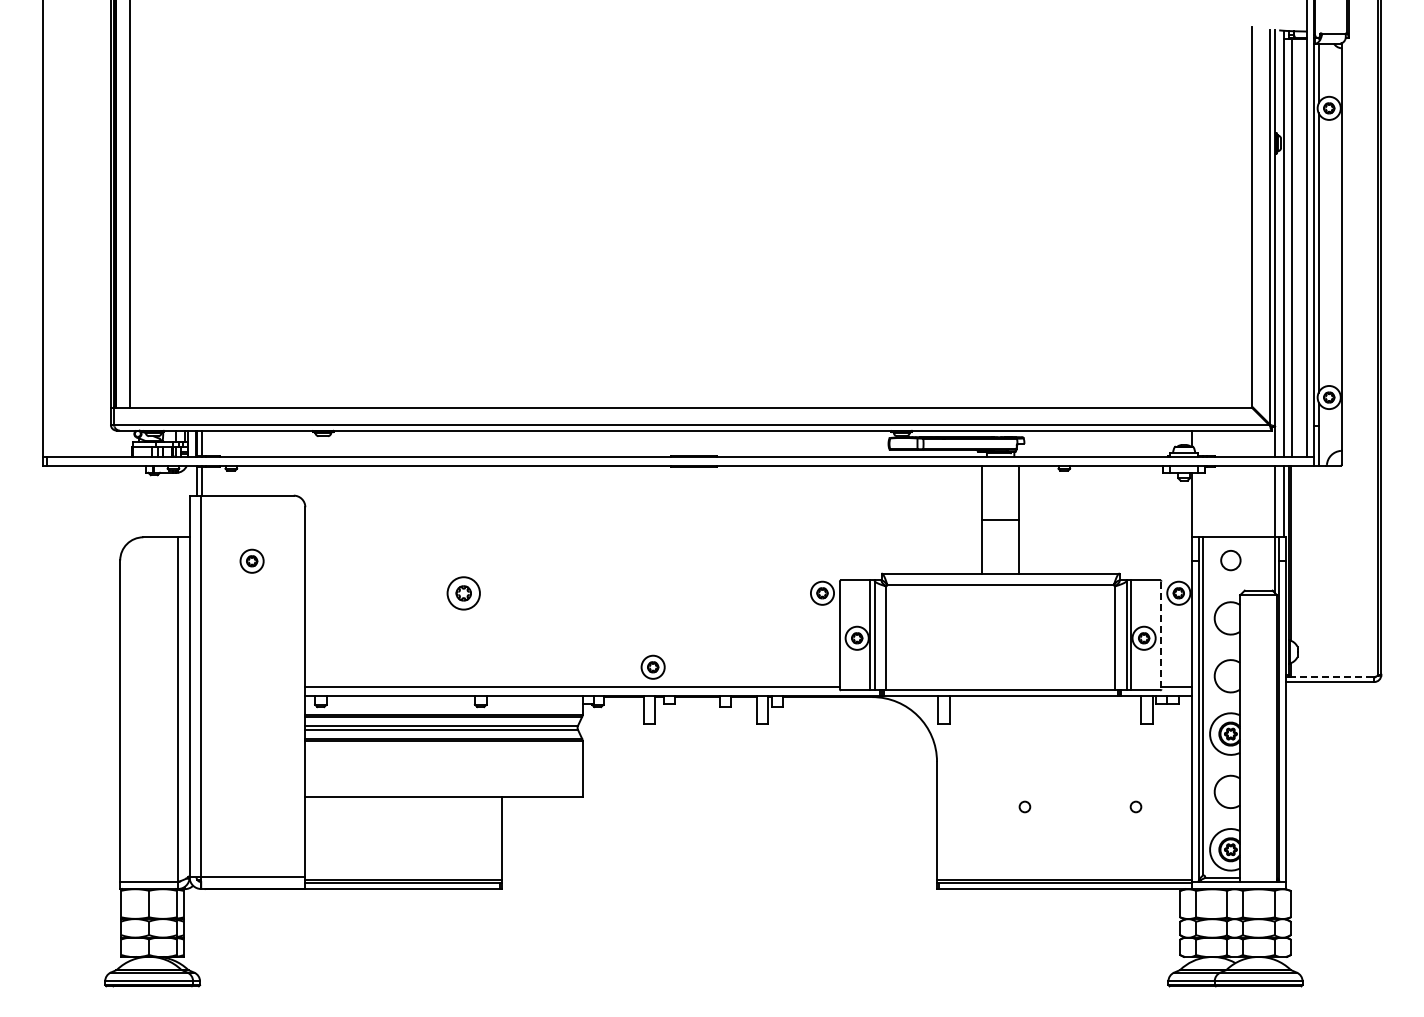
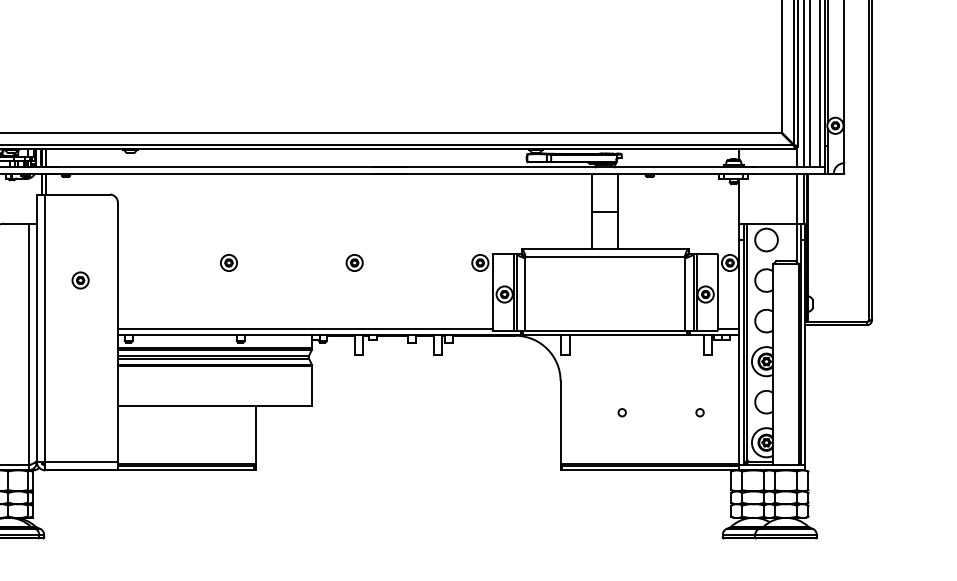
part: (251, 560) -> (80, 279), moved
circle: (1230, 560) -> (766, 240), size x1.67
part: (463, 592) -> (228, 262), size x0.71
line: (1161, 635) -> (717, 292), dashed -> solid
part: (652, 666) -> (354, 262), moved
line: (1331, 677) -> (837, 322), dashed -> solid

